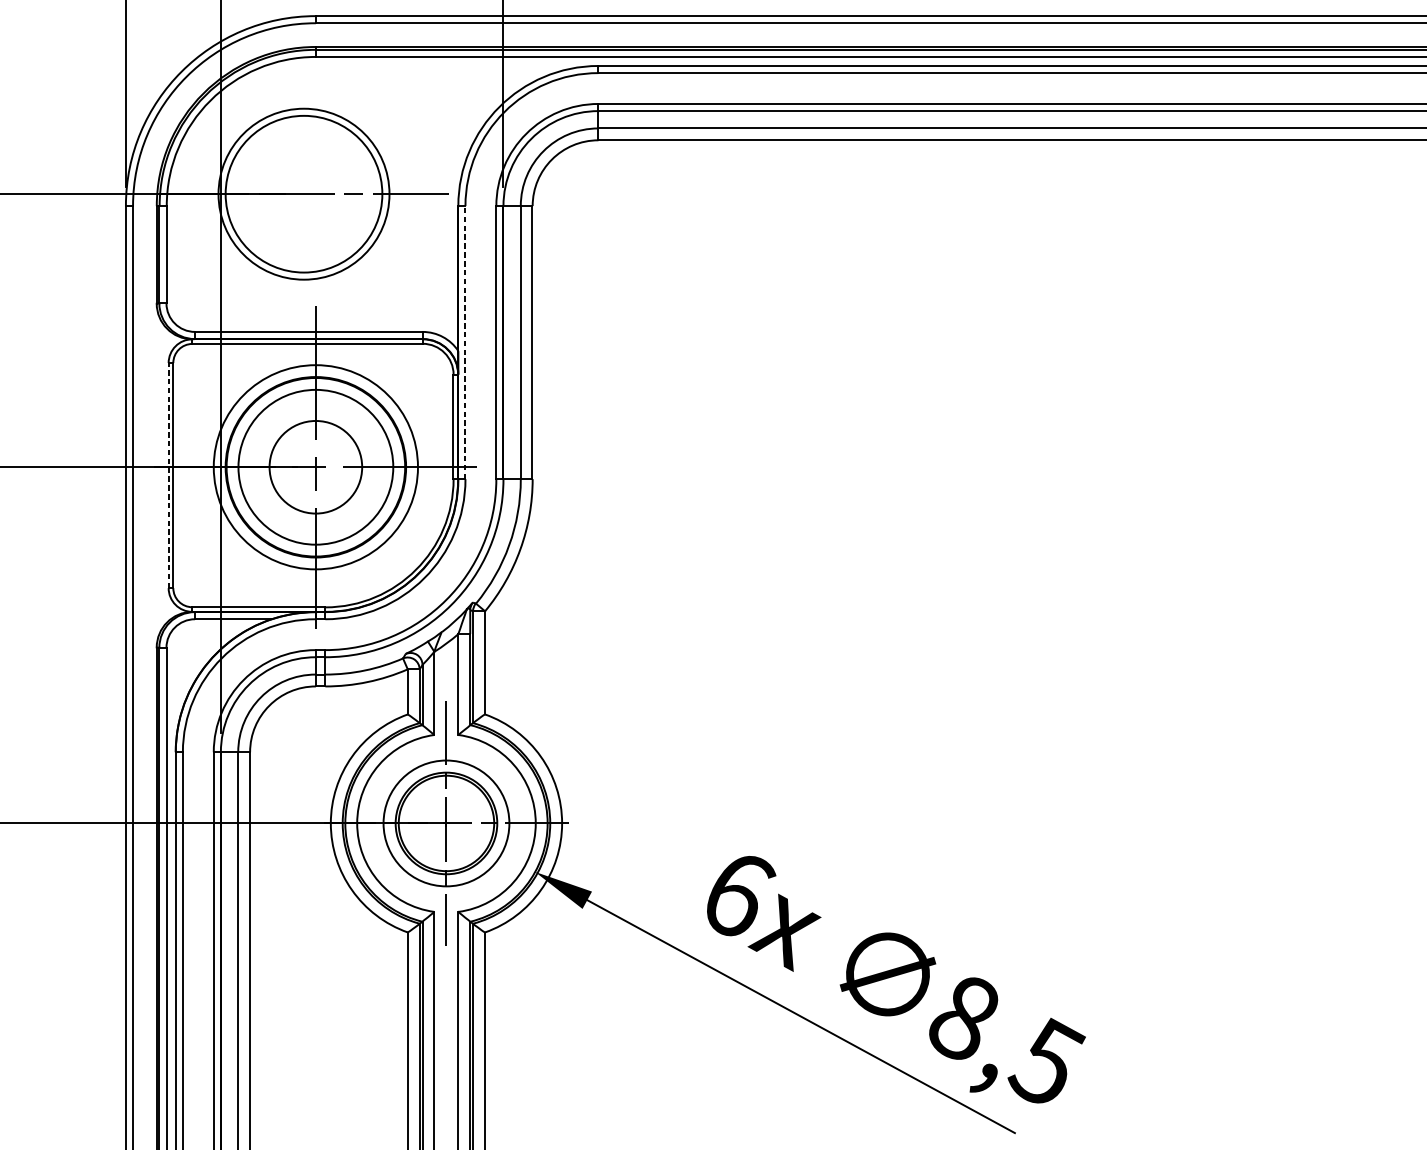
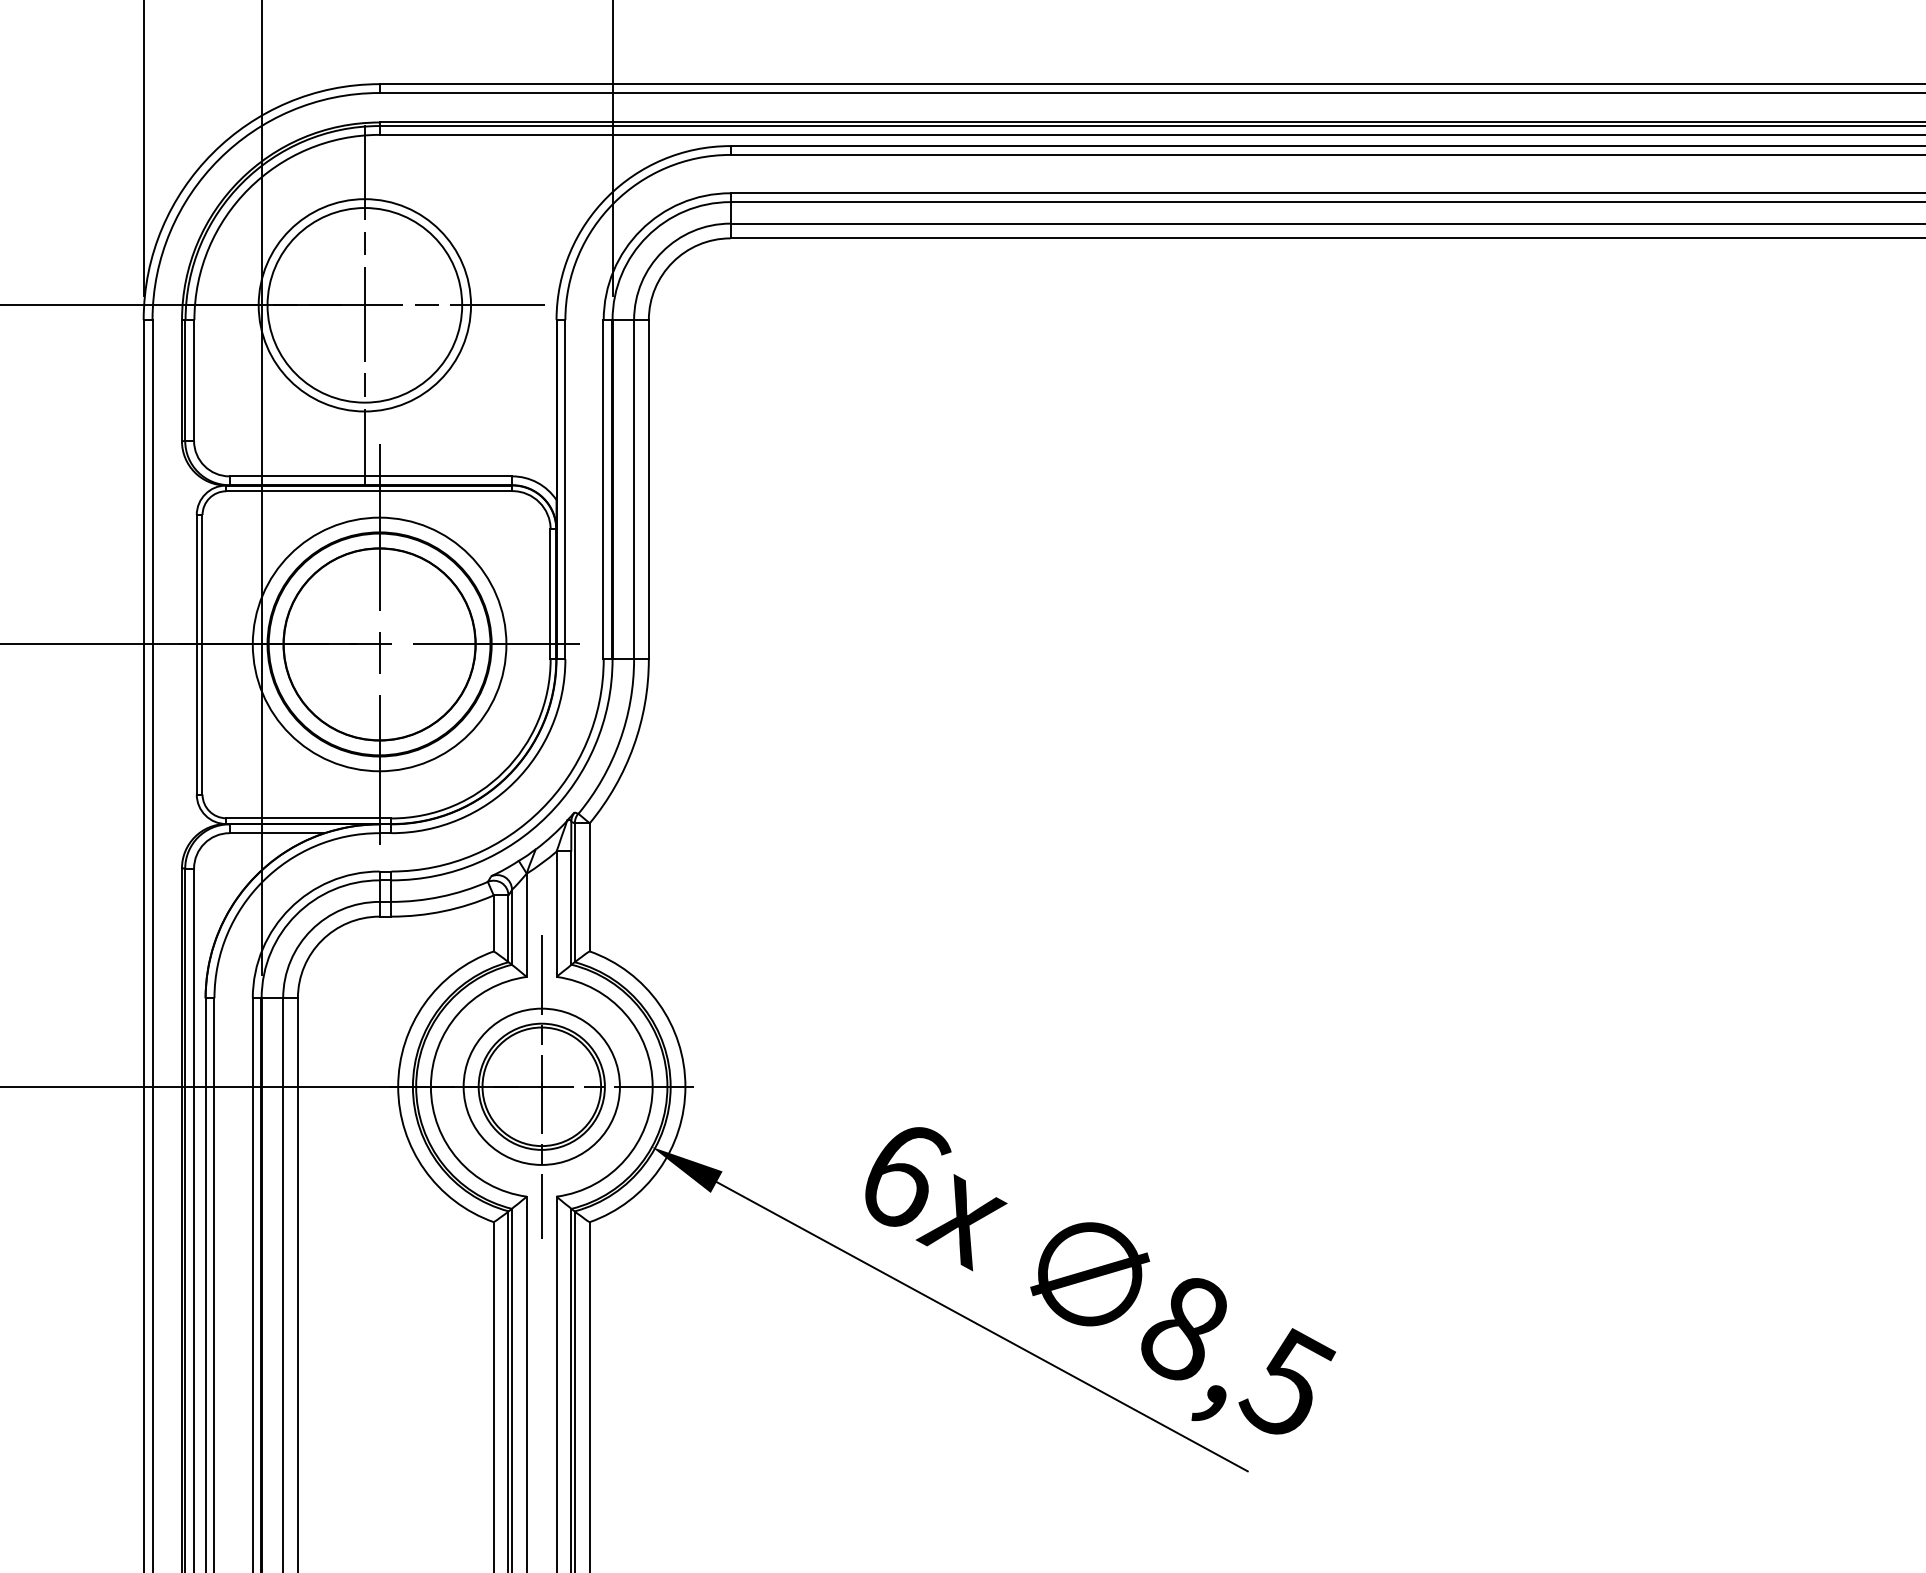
line: (303, 194) -> (364, 305), added
line: (465, 342) -> (565, 489), dashed -> solid
circle: (315, 467) -> (379, 644), size x1.67
line: (168, 475) -> (196, 654), dashed -> solid

